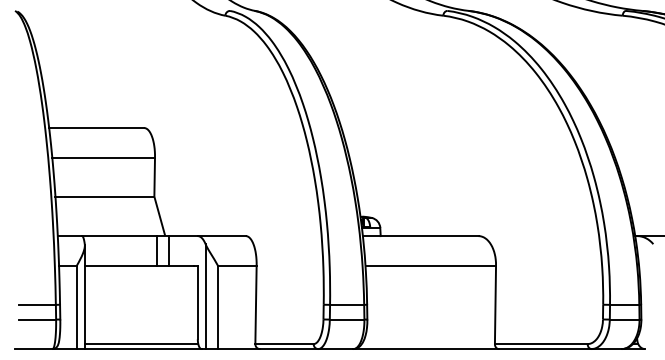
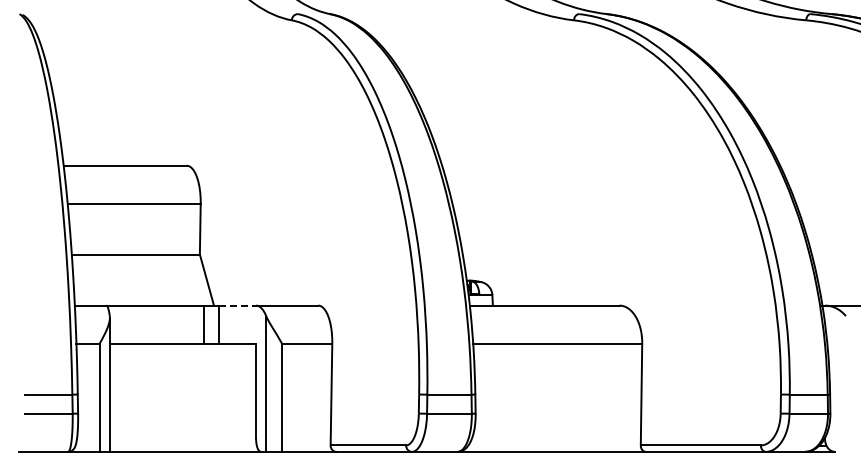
line: (184, 235) -> (238, 305), solid -> dashed
line: (140, 344) -> (182, 445), removed

